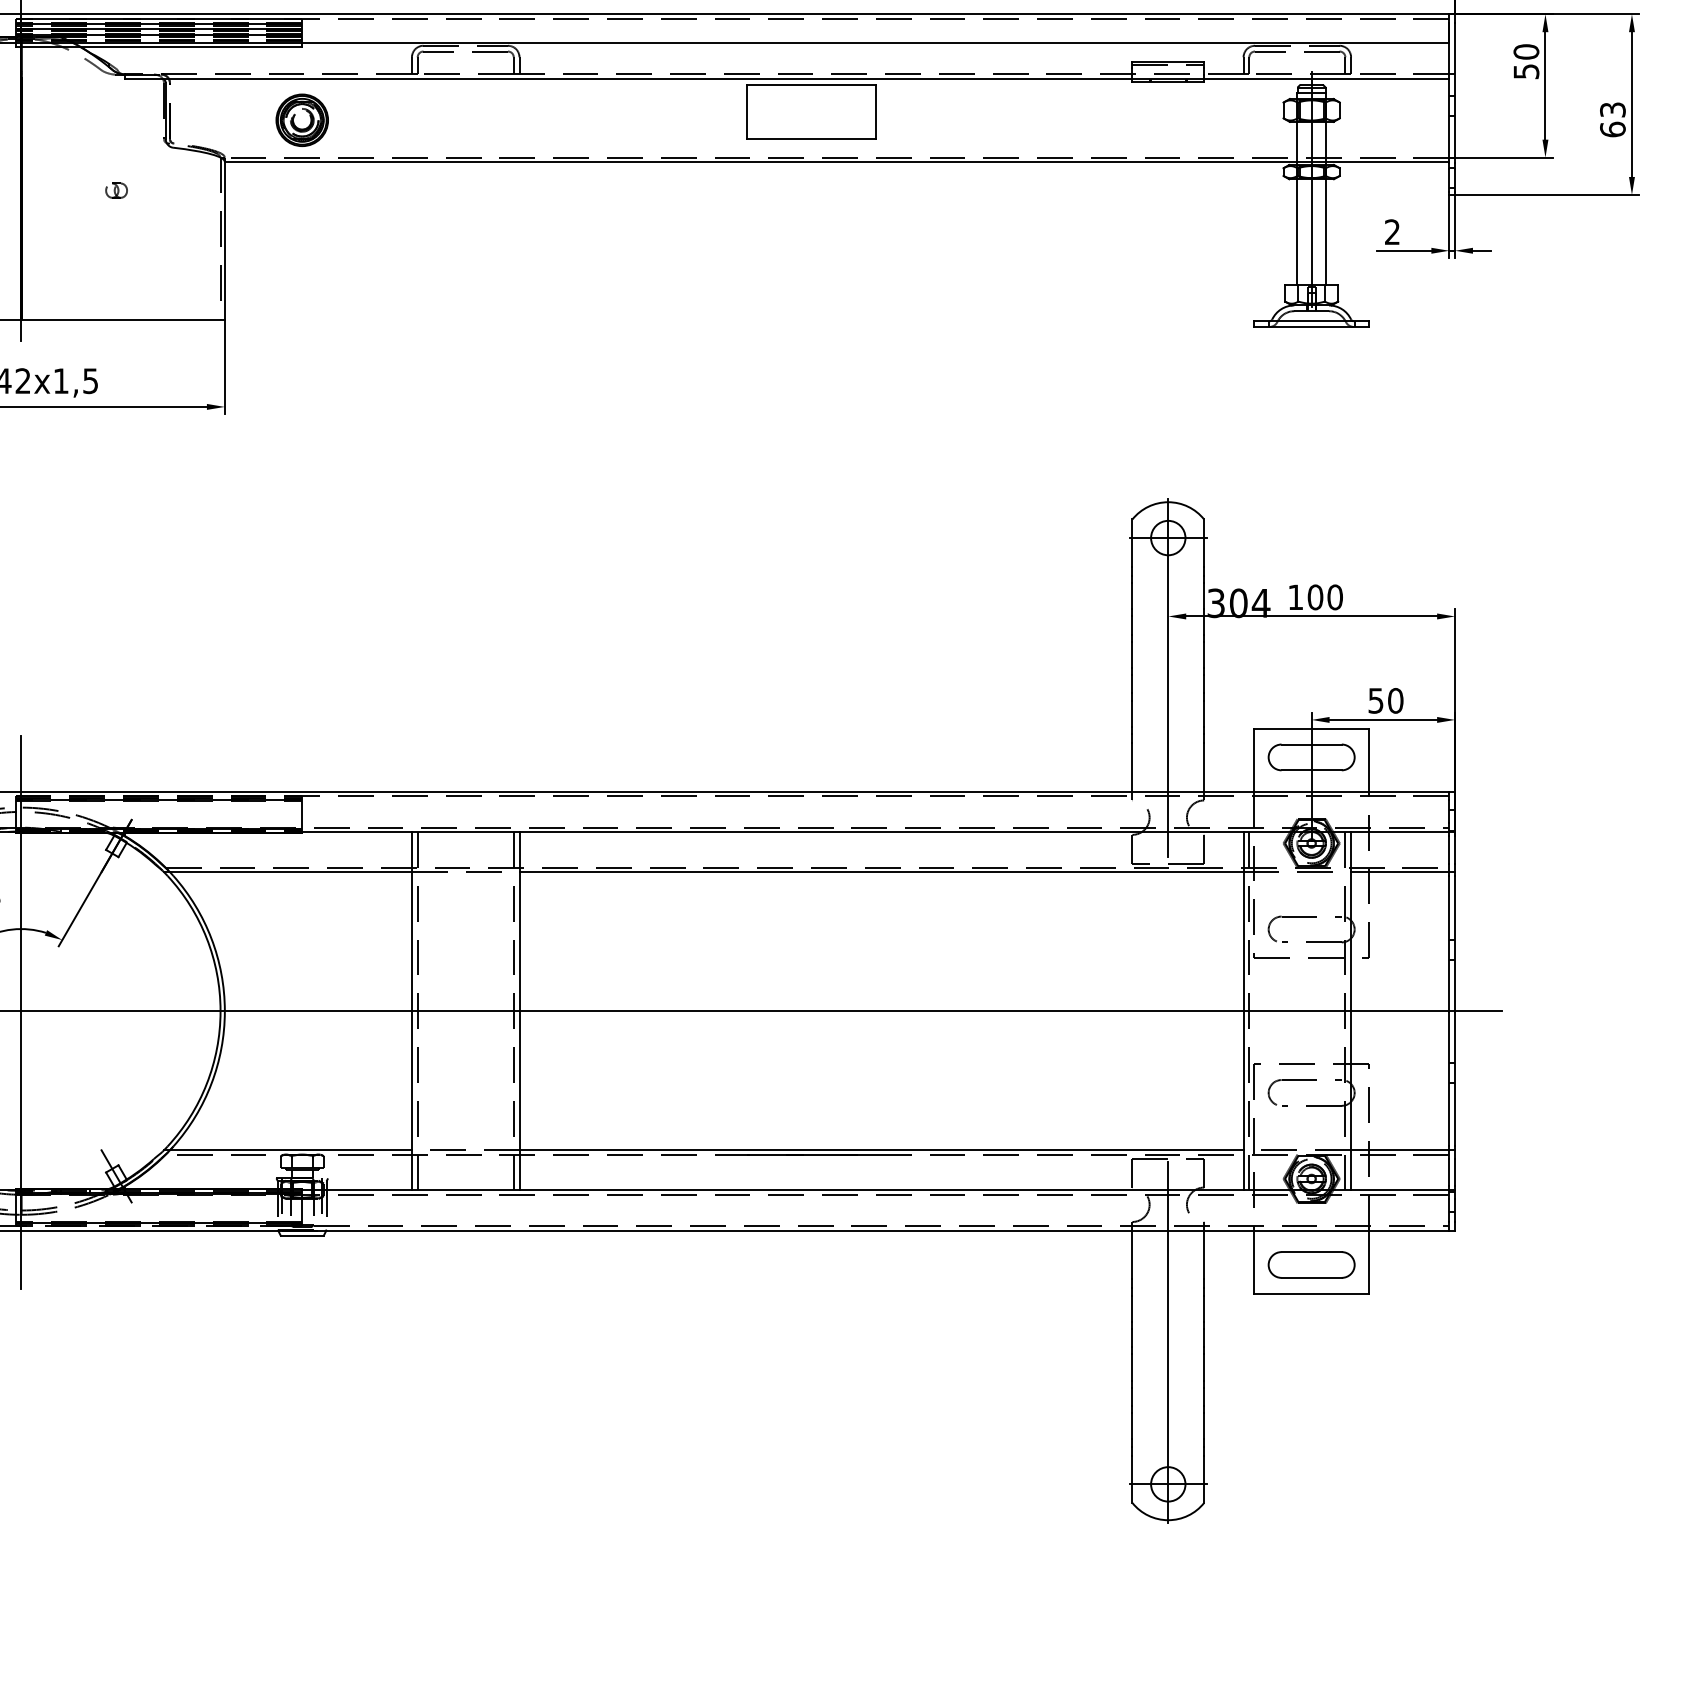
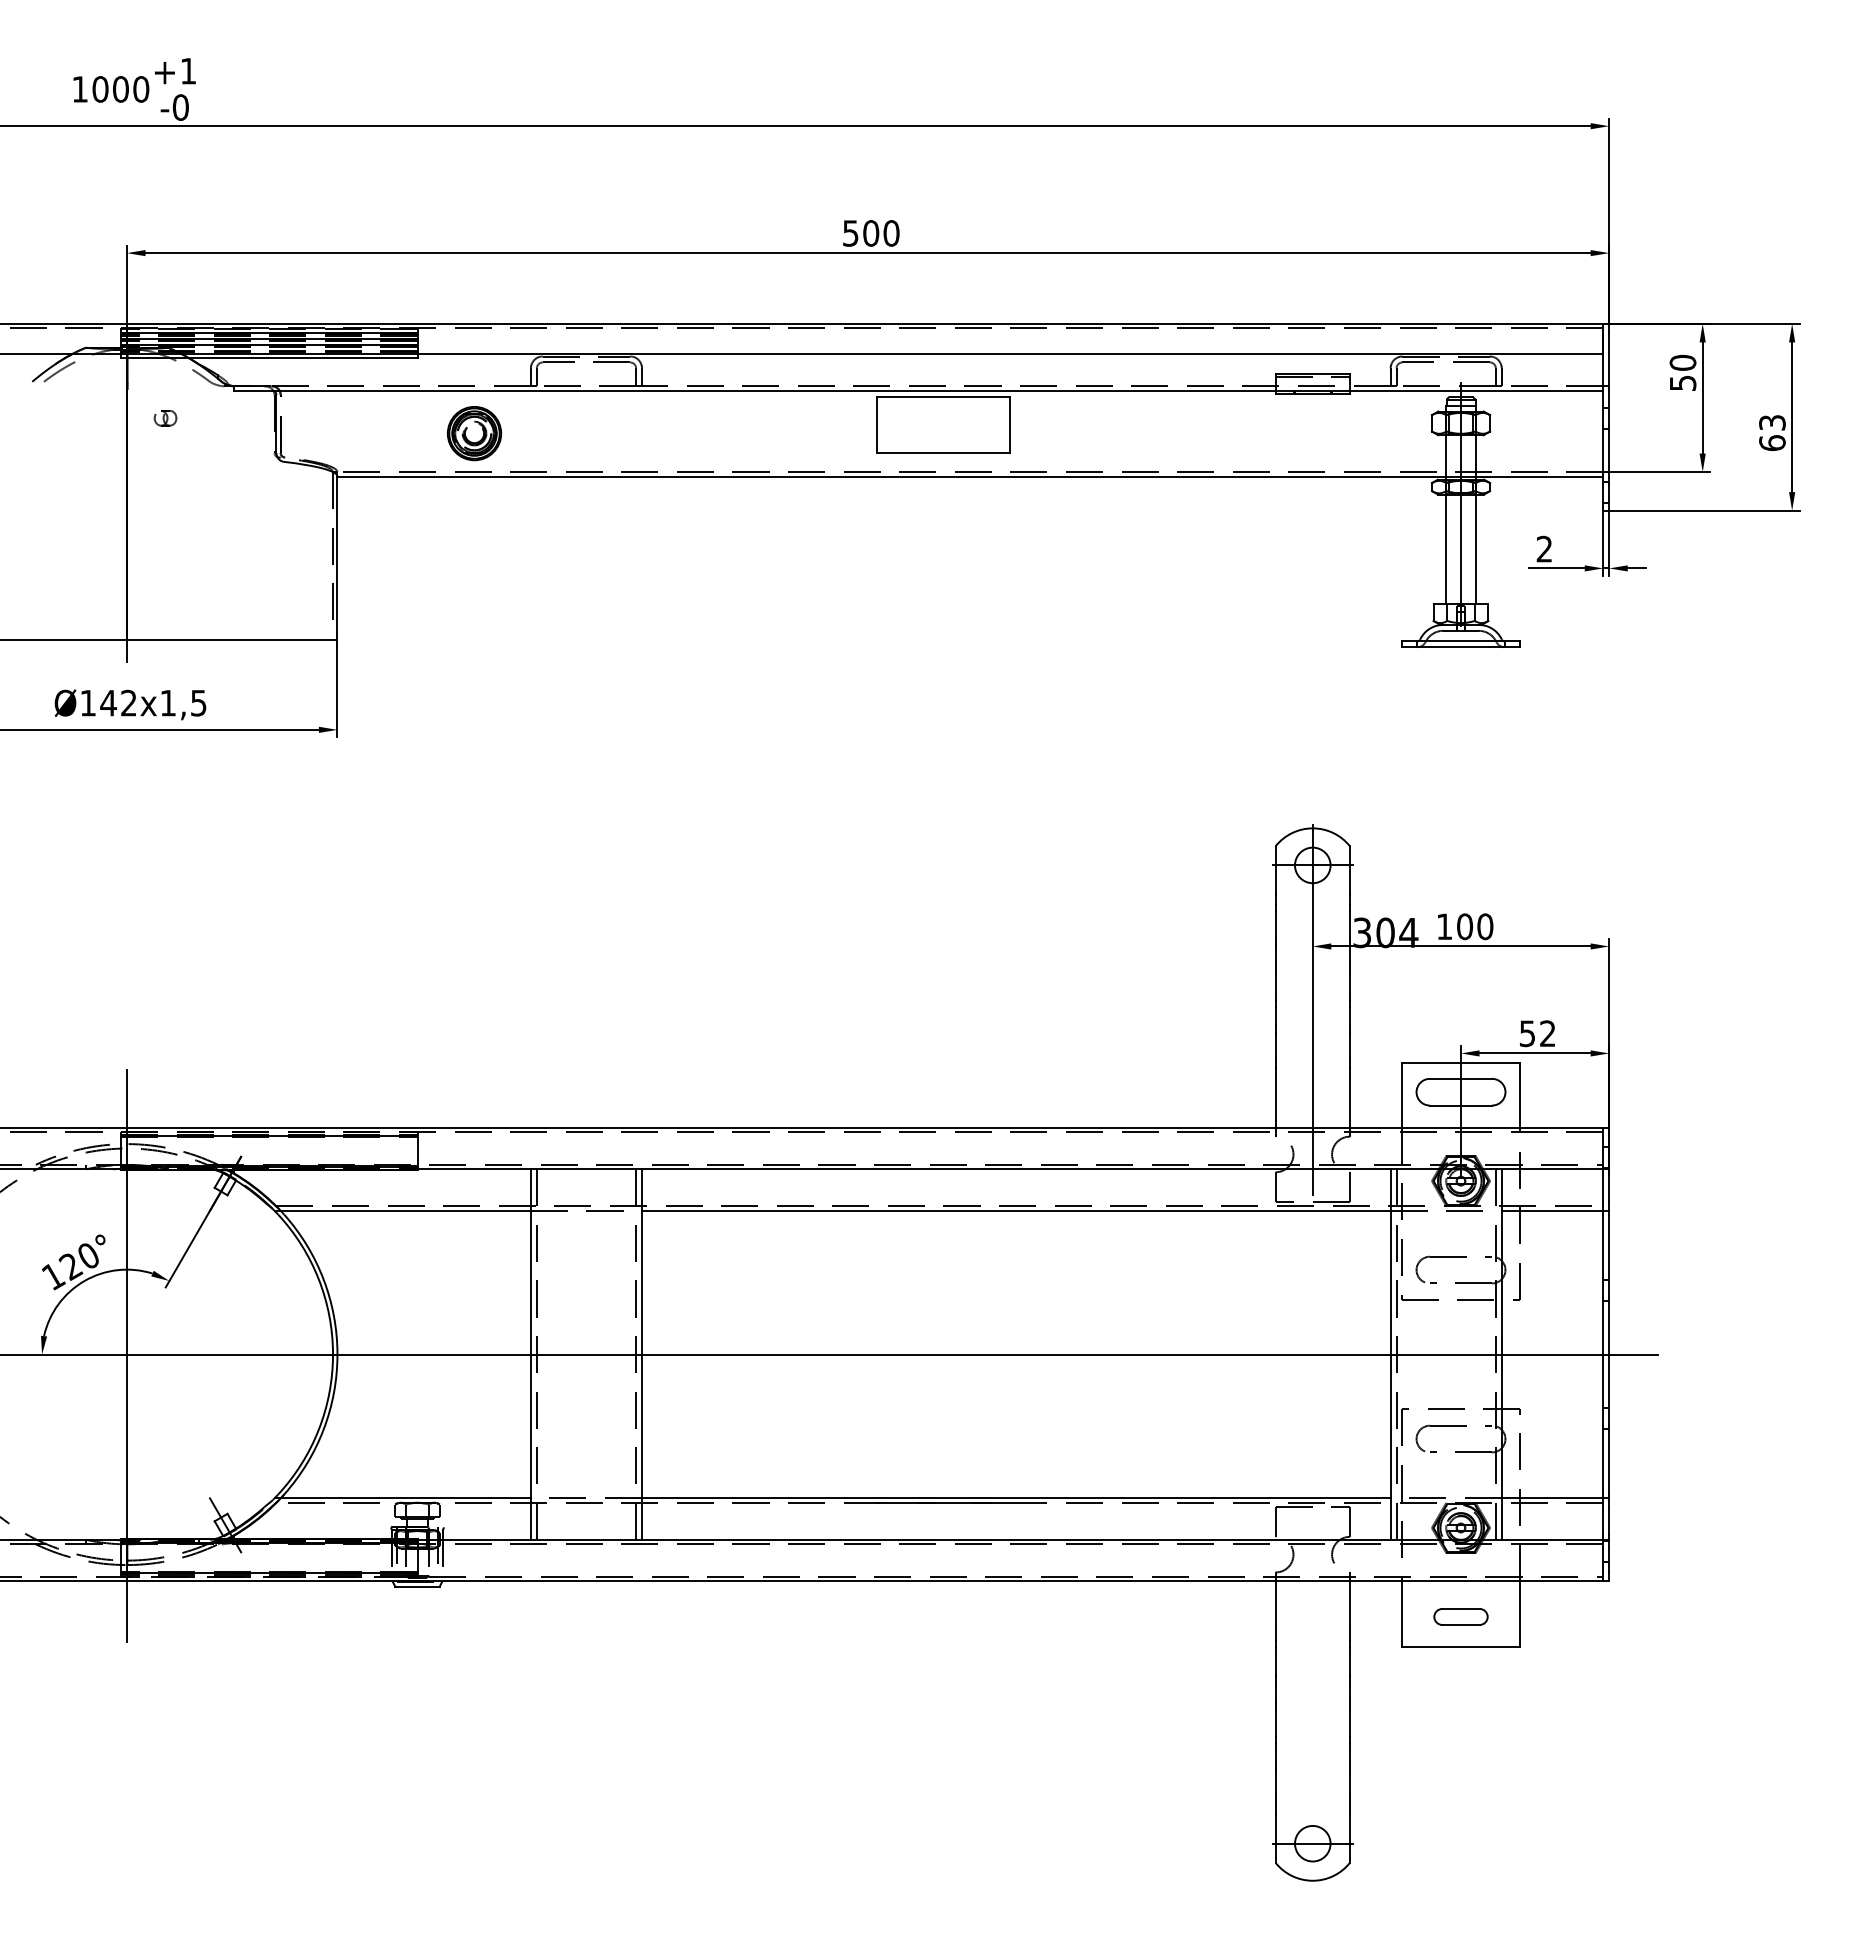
part: (302, 120) -> (474, 433), moved
part: (116, 190) -> (165, 418), moved
text: (1395, 700) -> (1547, 1033), 50 -> 52
part: (1311, 1264) -> (1460, 1616), size x0.6
line: (1168, 1341) -> (1312, 1696), removed

